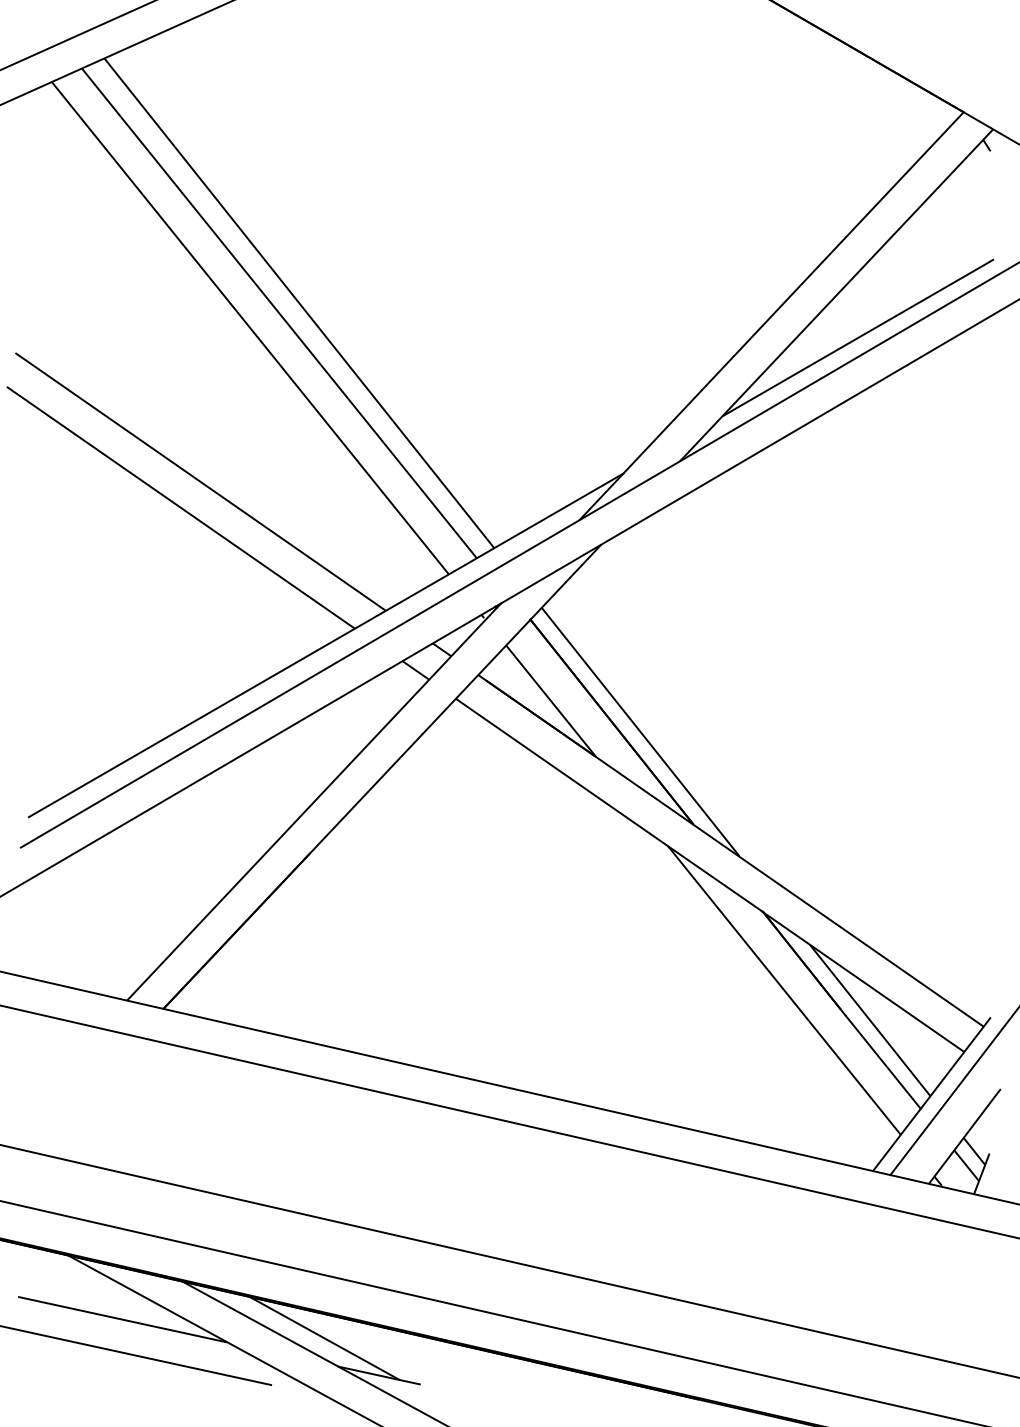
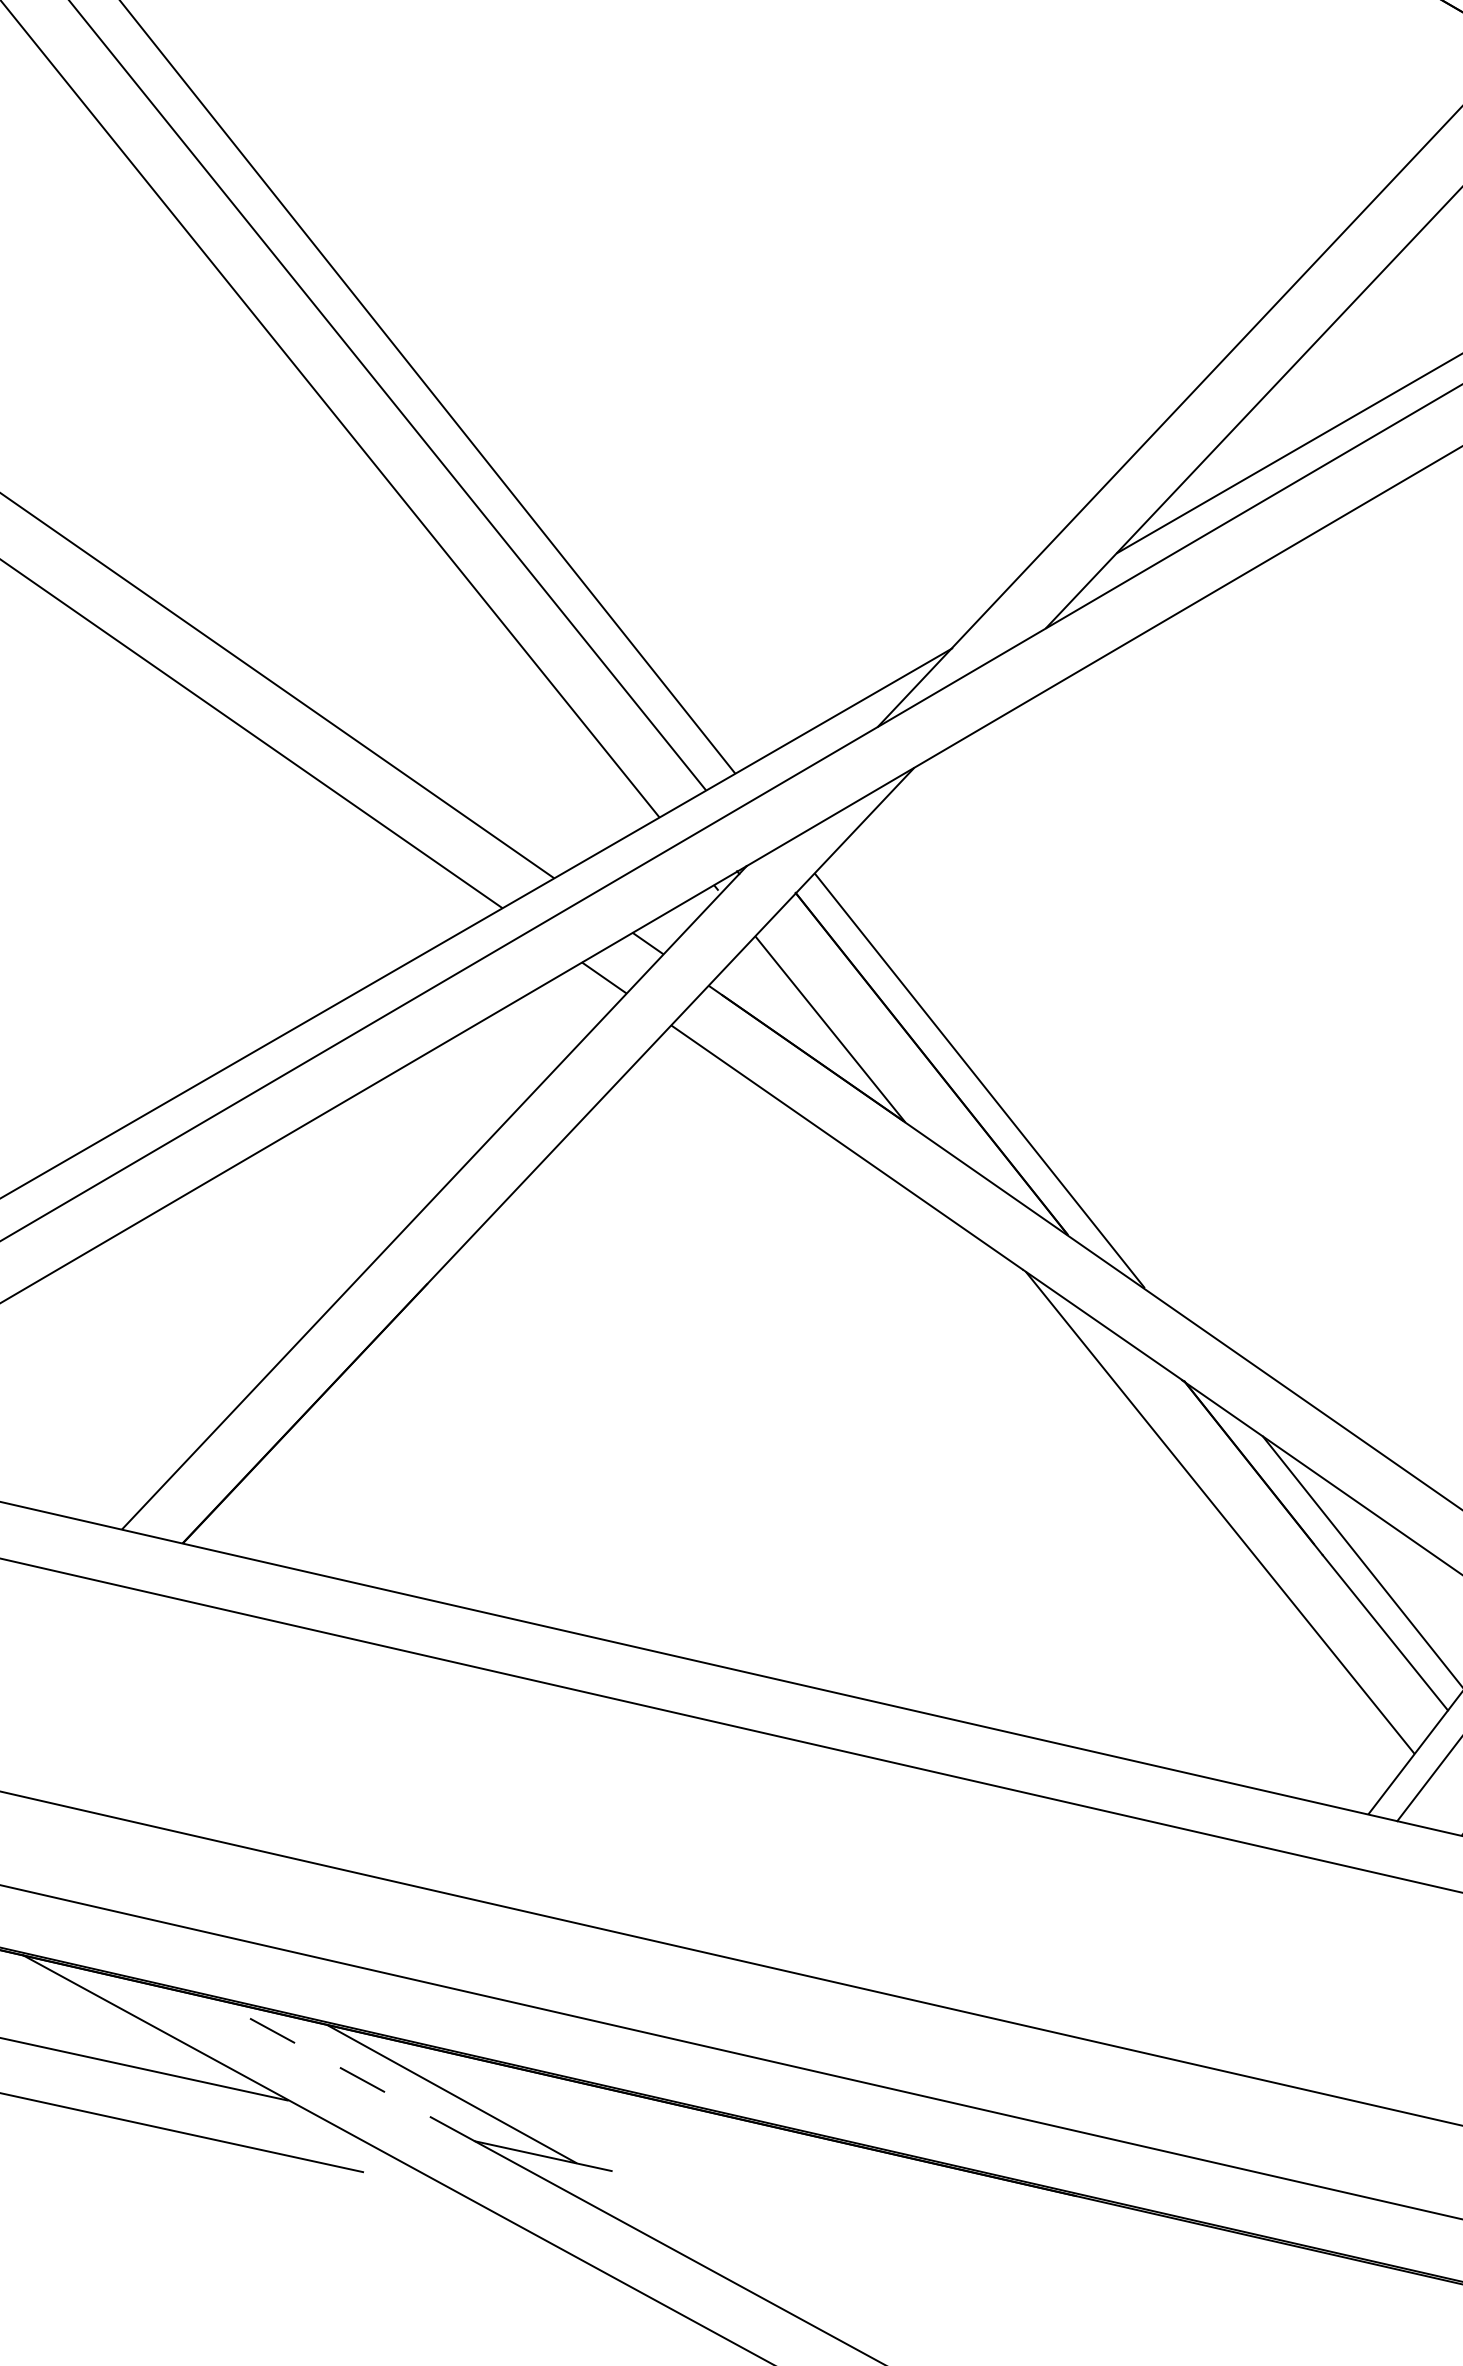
line: (260, 1324) -> (344, 2070), solid -> dashed

